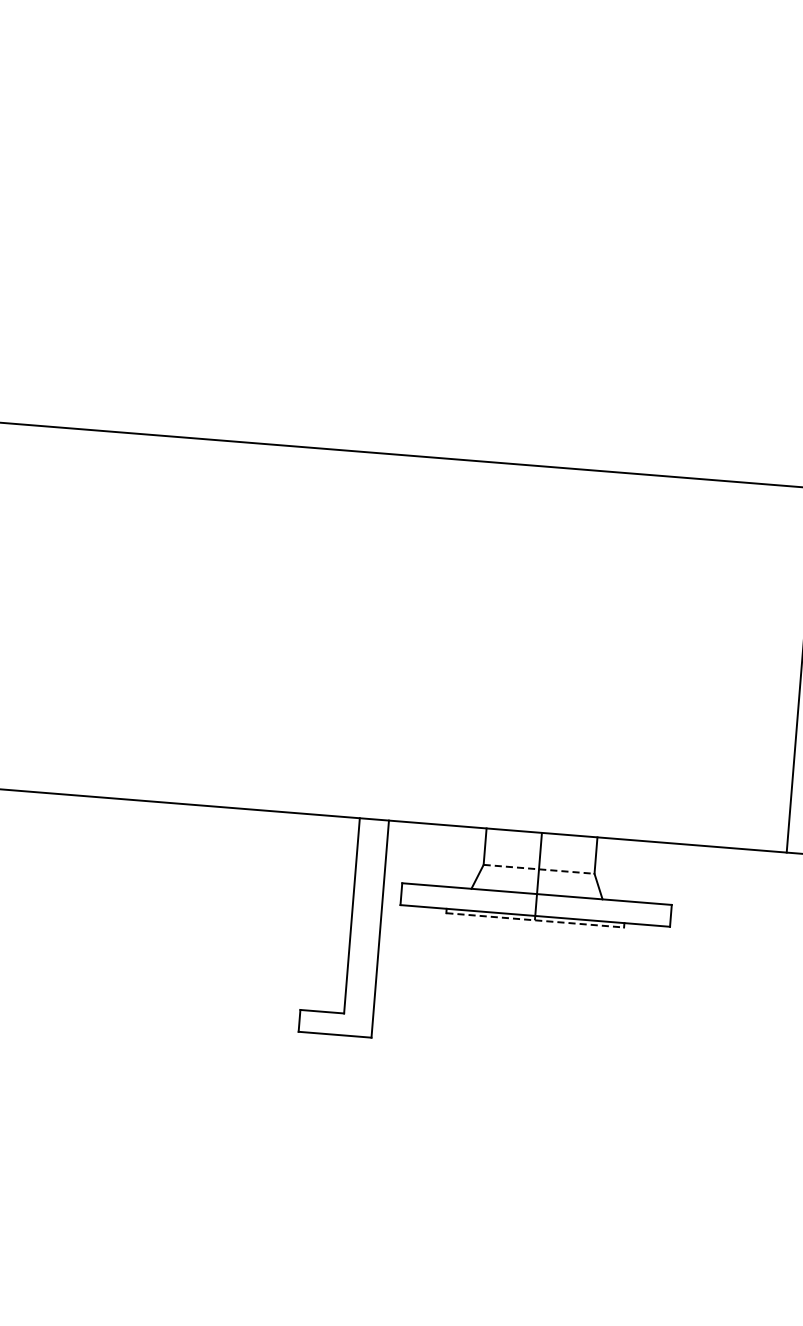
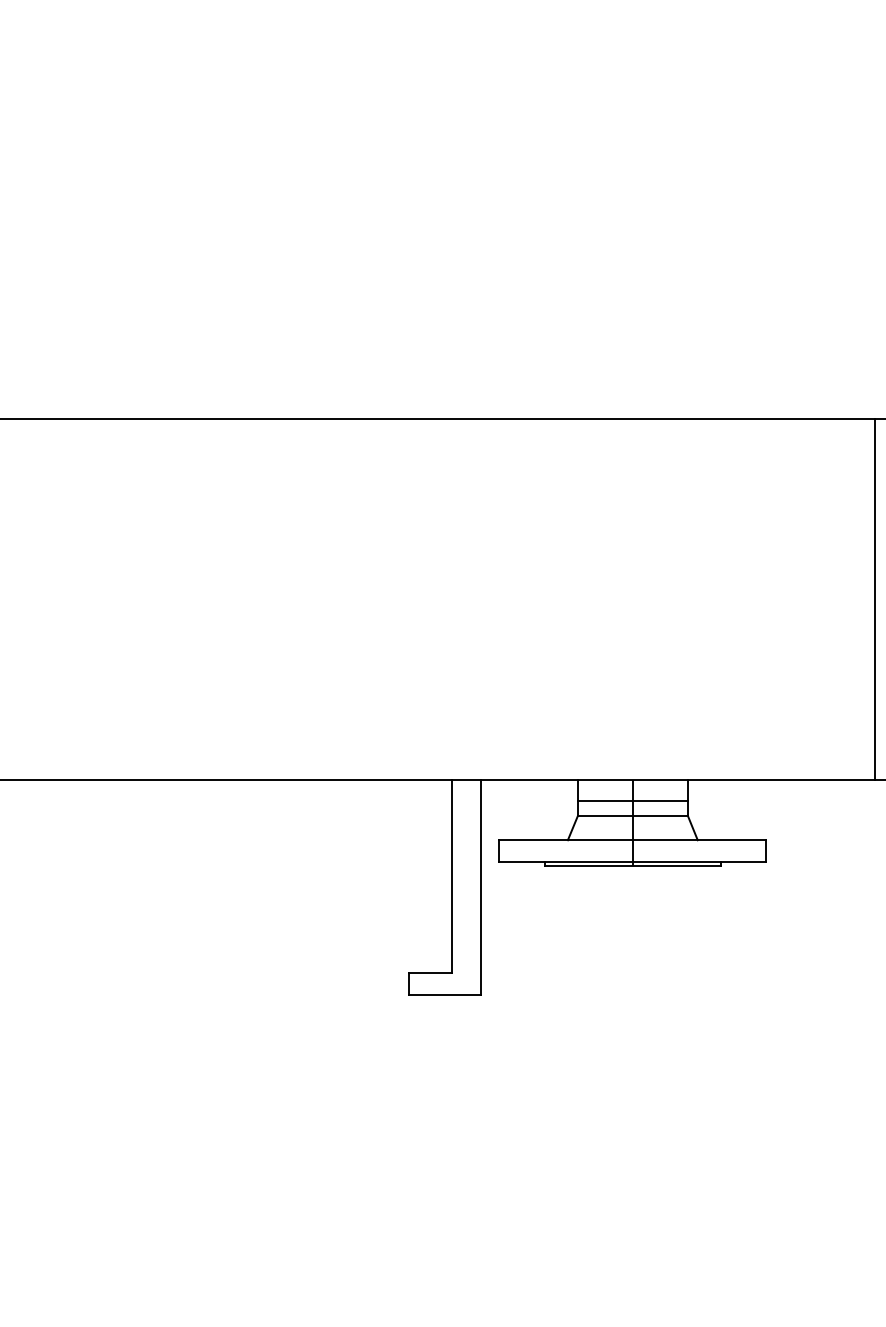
line: (539, 854) -> (632, 801), added
line: (538, 869) -> (632, 815), dashed -> solid
line: (535, 920) -> (633, 866), dashed -> solid

